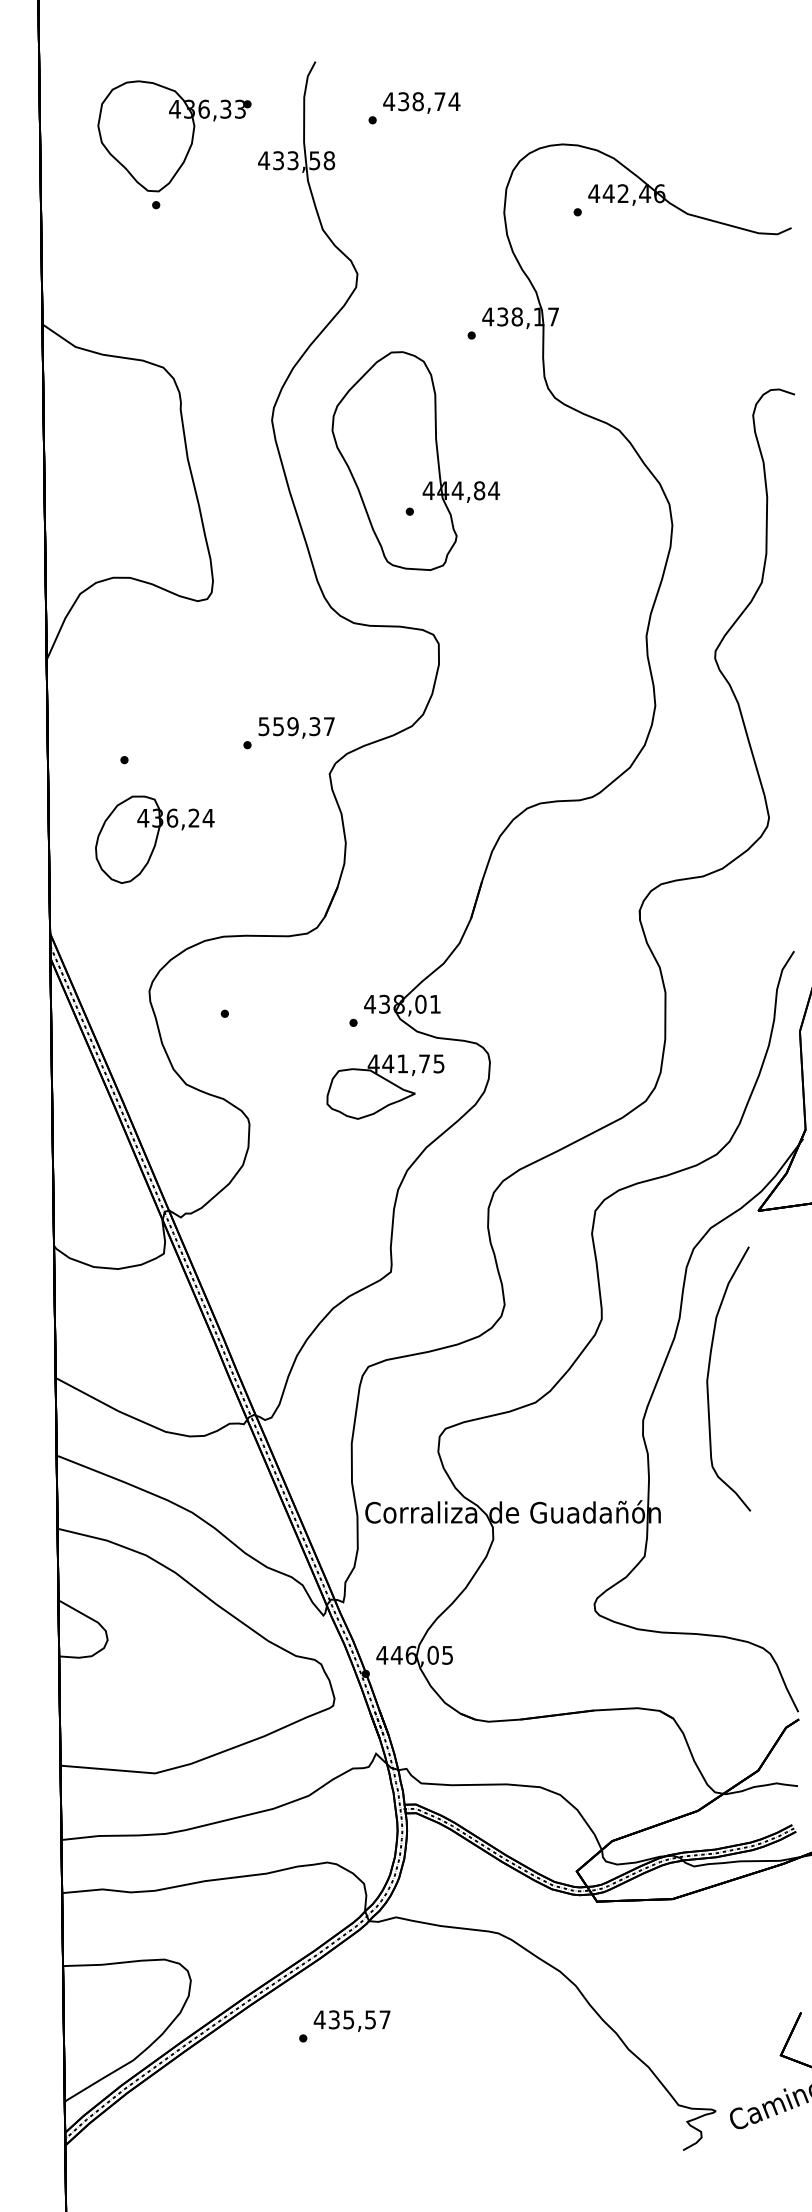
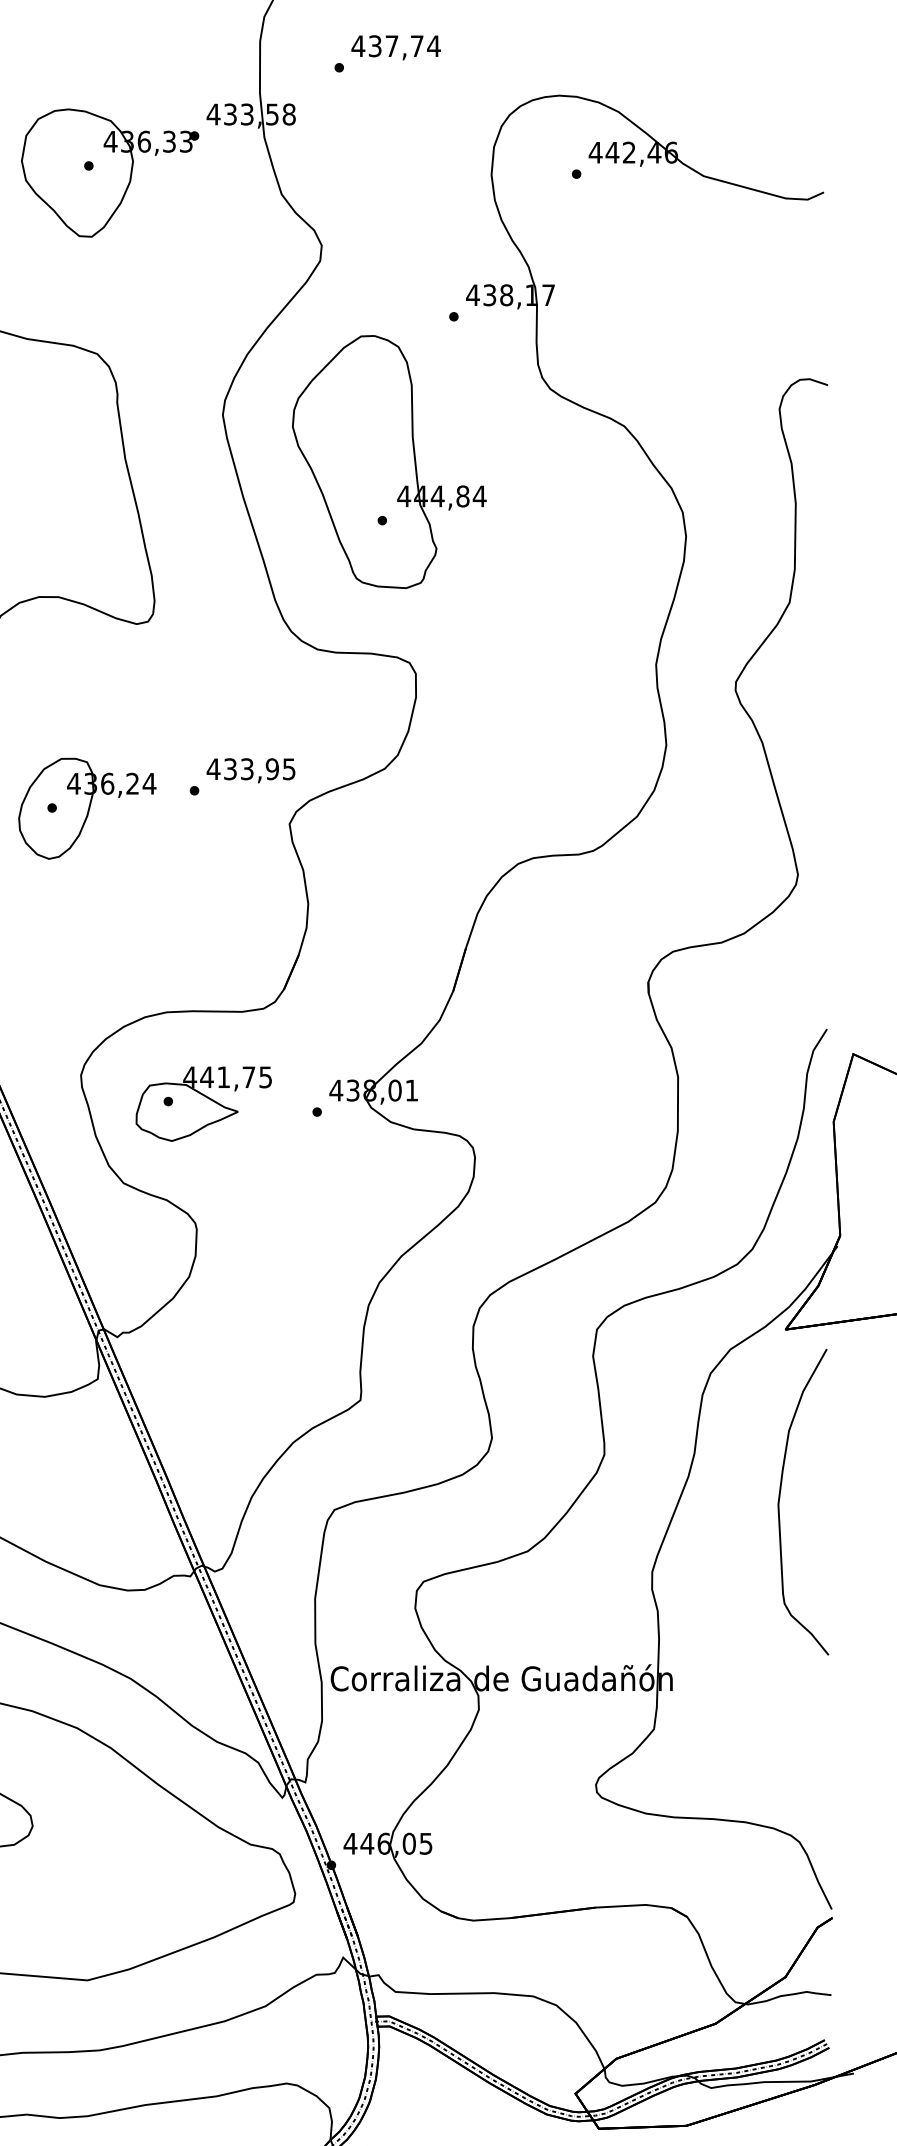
text: (417, 101) -> (391, 46), 438,74 -> 437,74
part: (174, 136) -> (110, 173), moved
text: (296, 726) -> (251, 769), 559,37 -> 433,95
part: (154, 839) -> (86, 808), moved
part: (385, 1086) -> (203, 1103), moved
curve: (709, 1373) -> (781, 1495), moved

